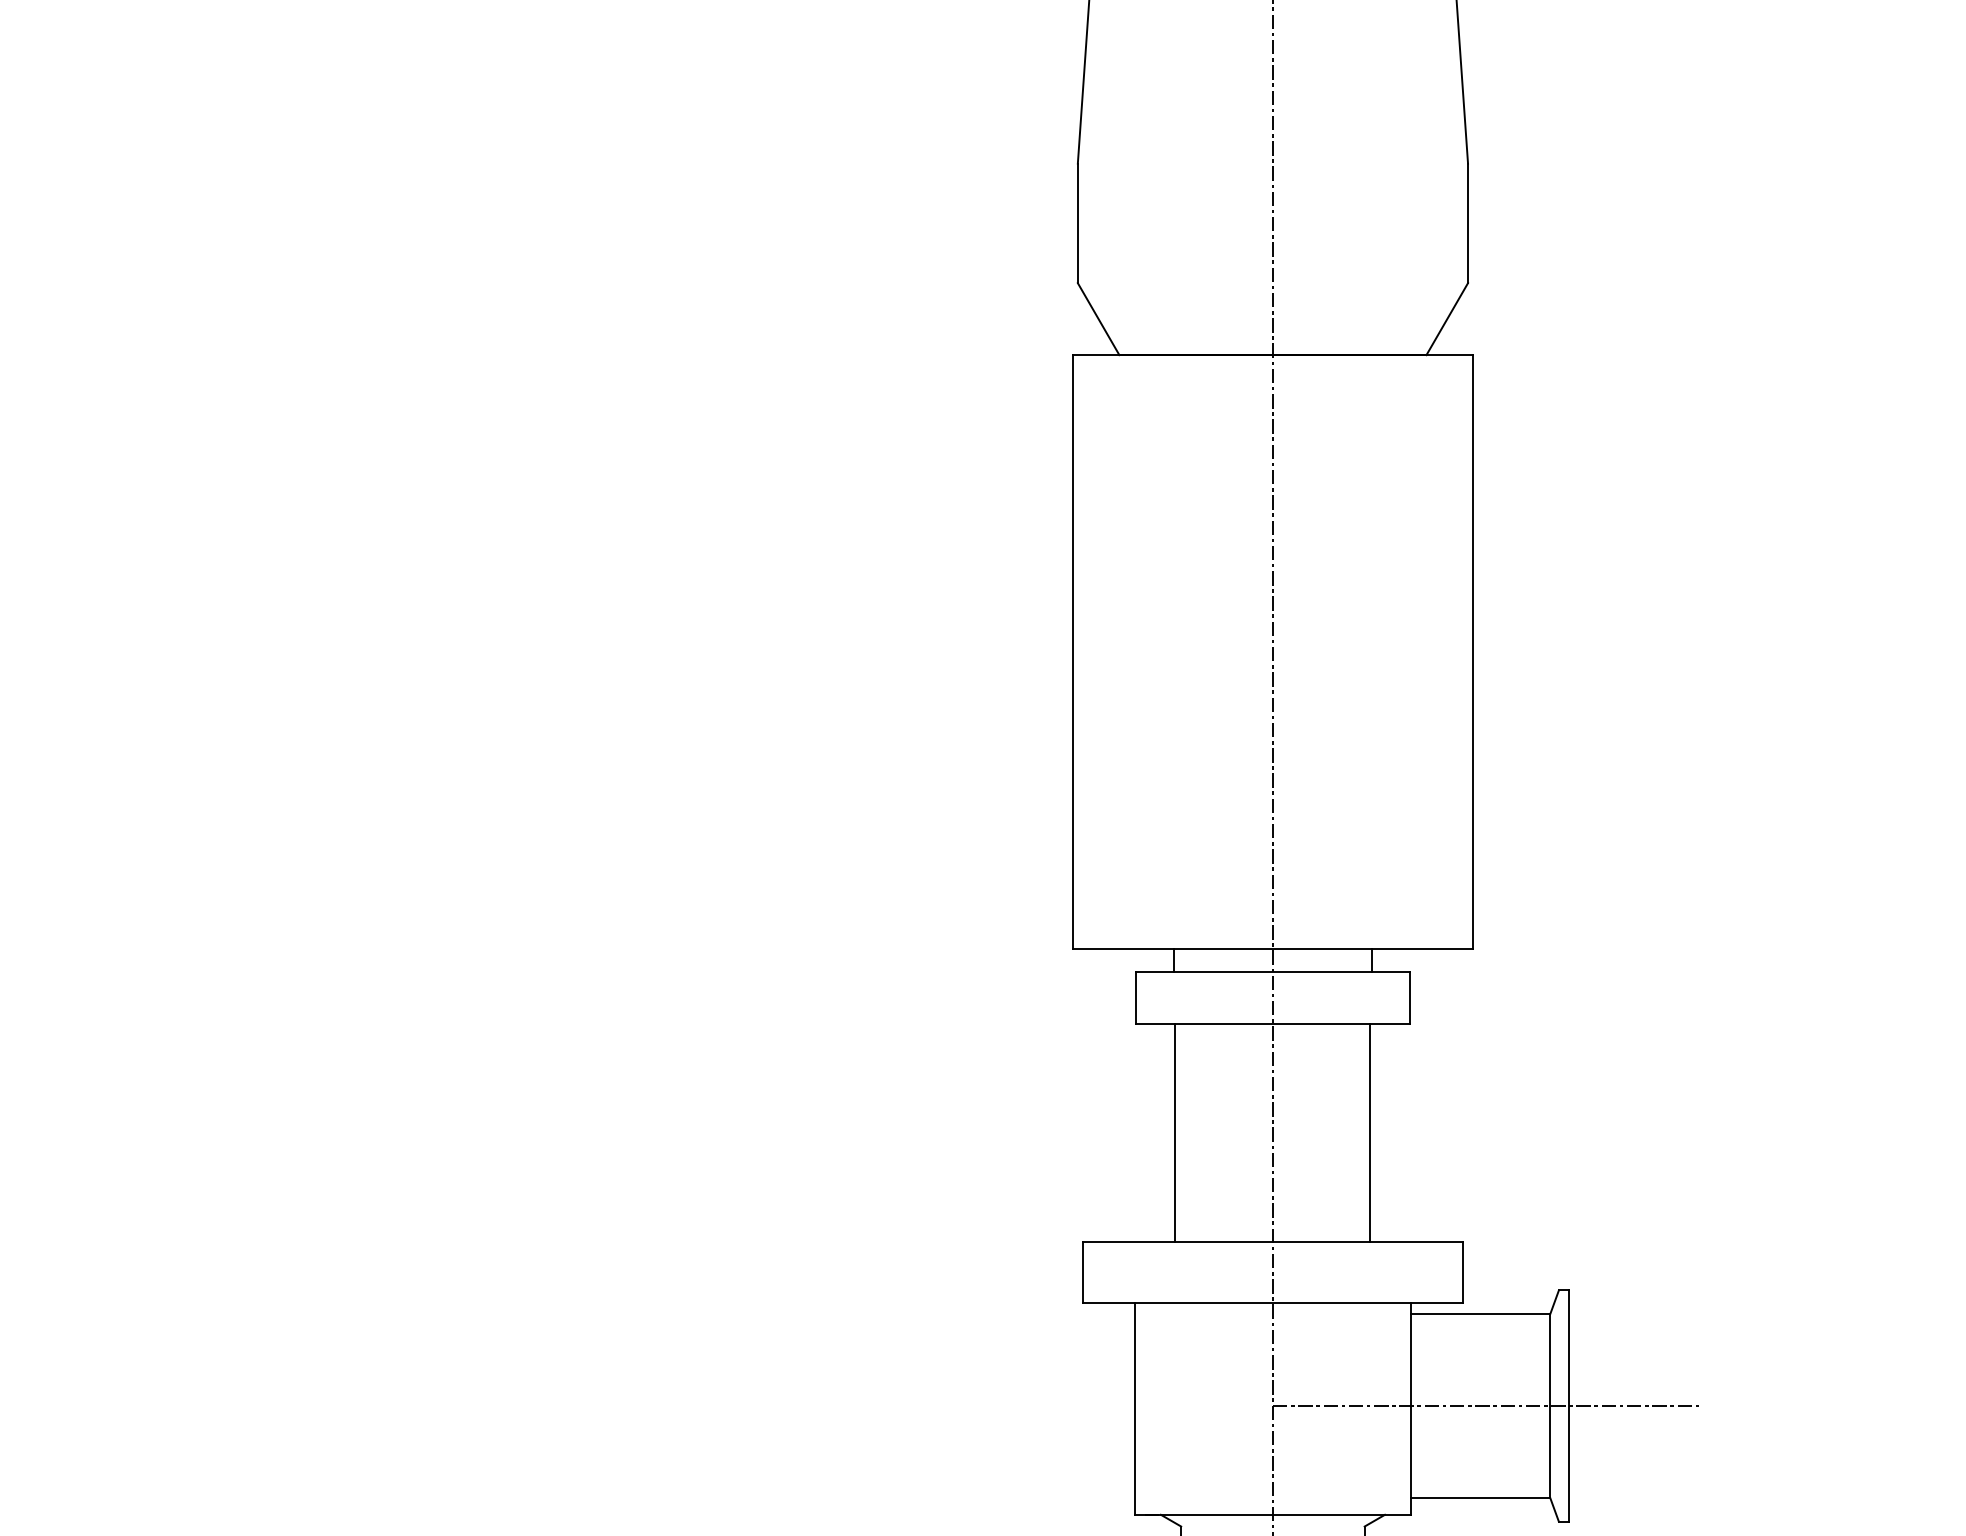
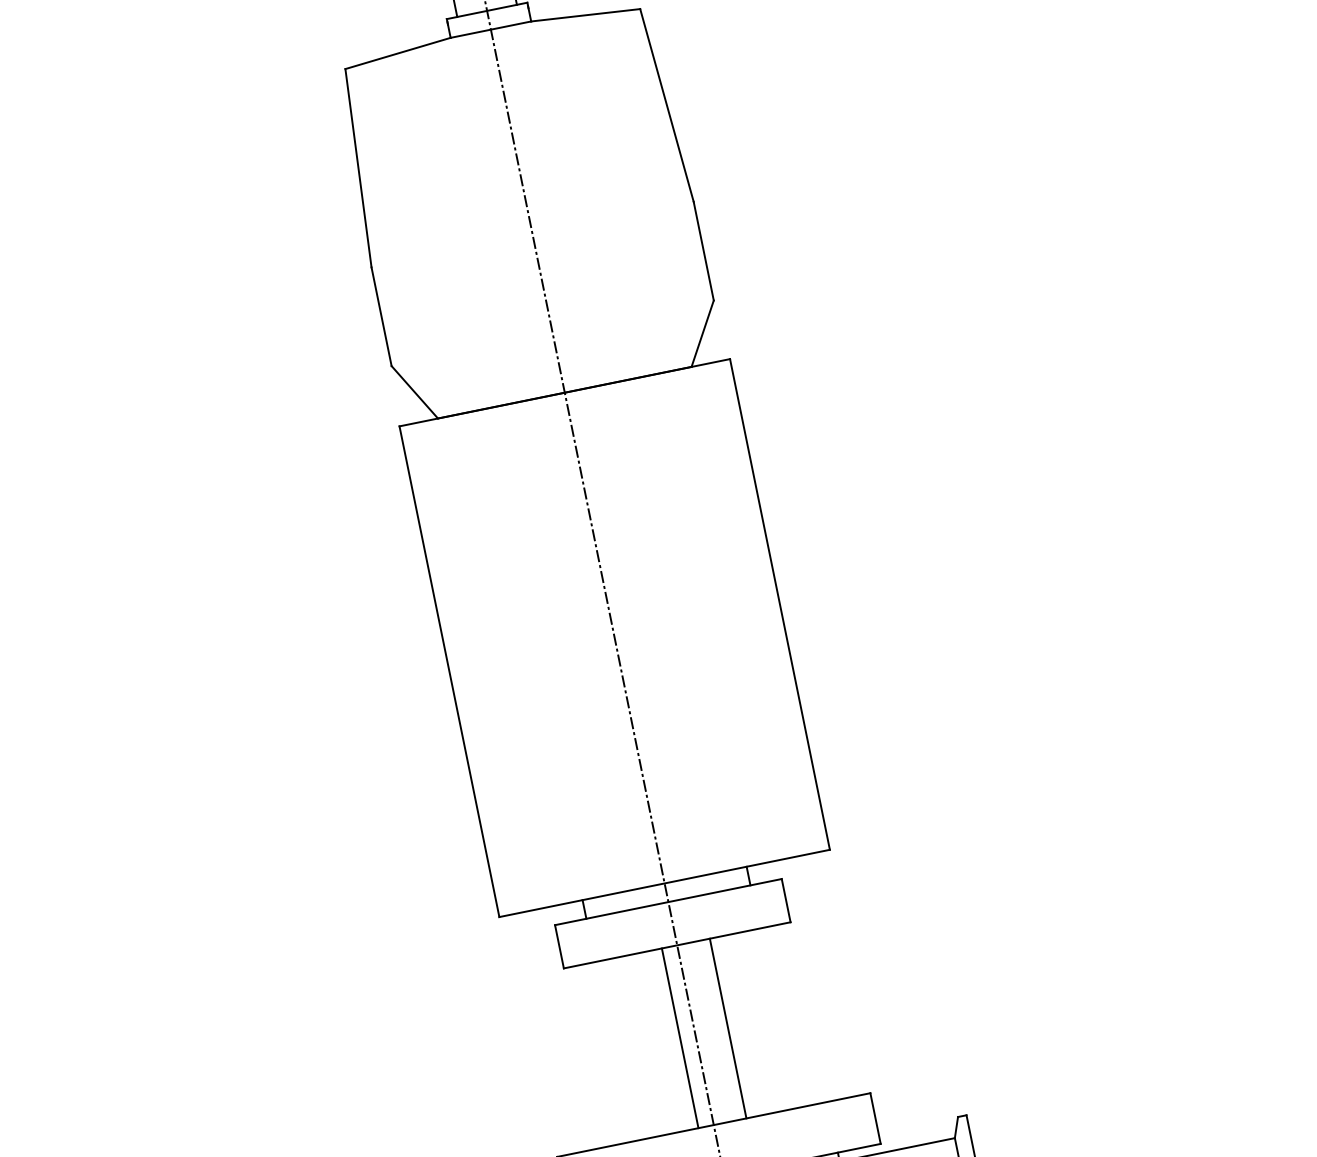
line: (1175, 1133) -> (680, 1038), moved
line: (1370, 1133) -> (728, 1028), moved

